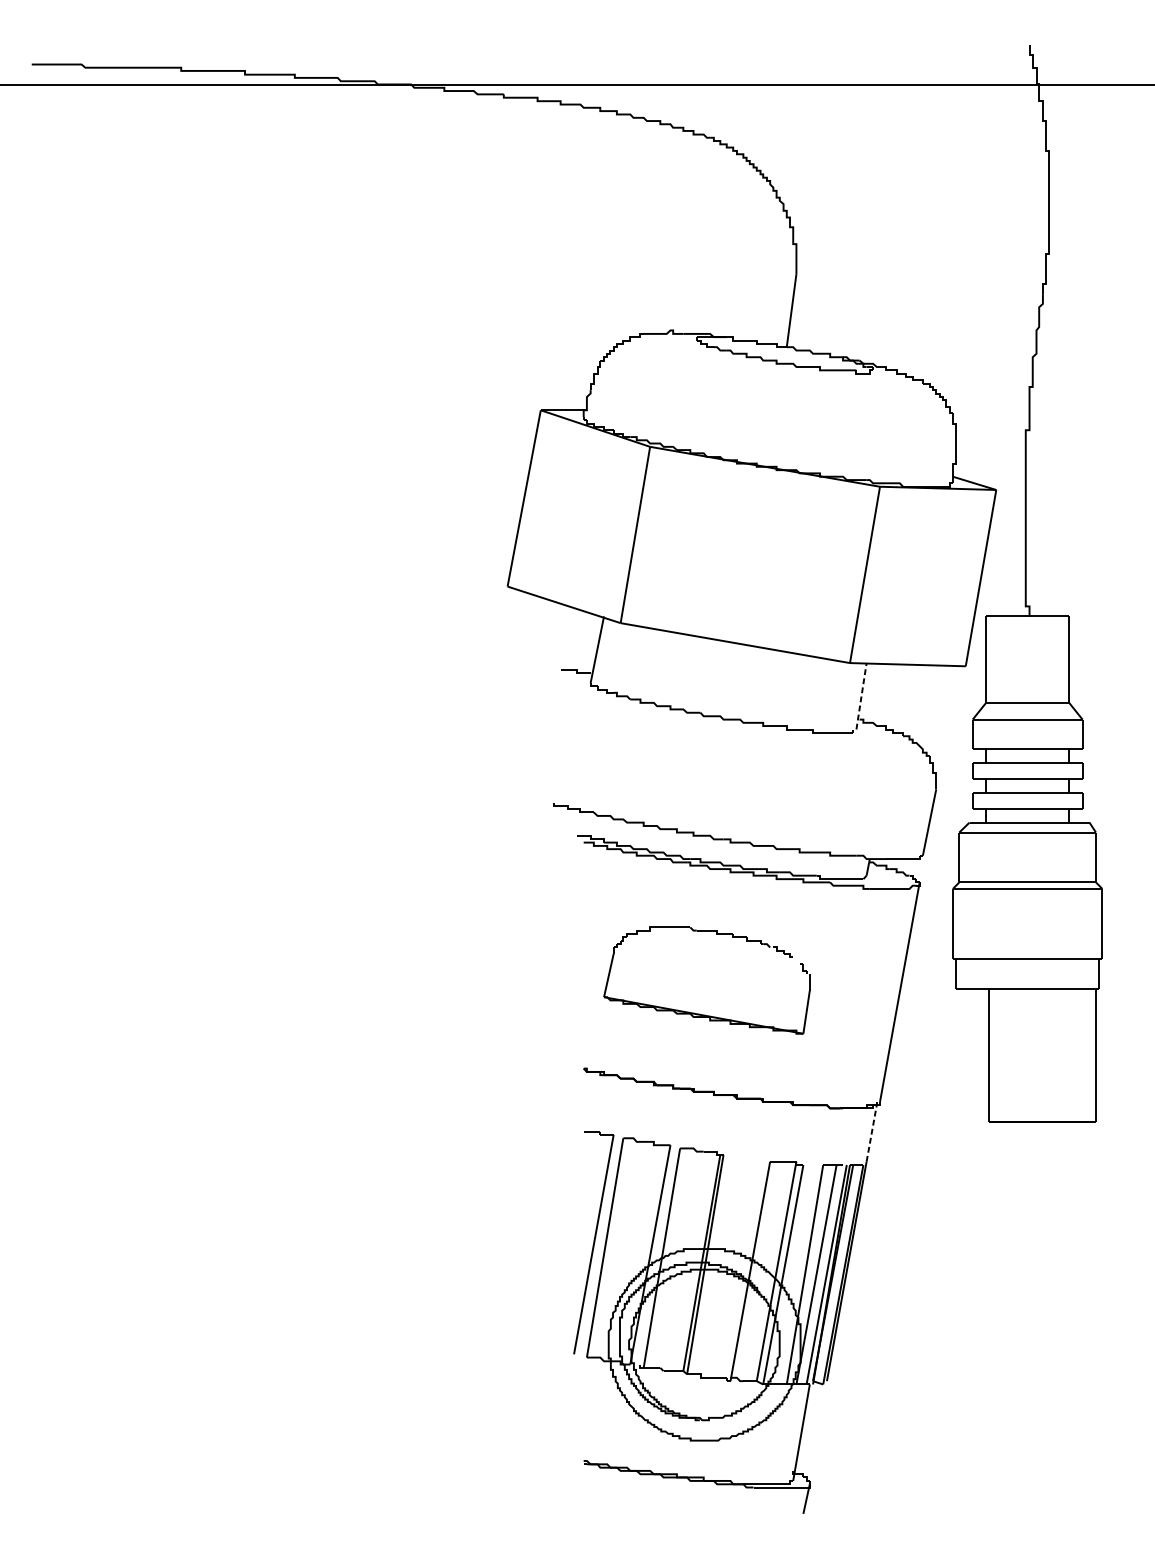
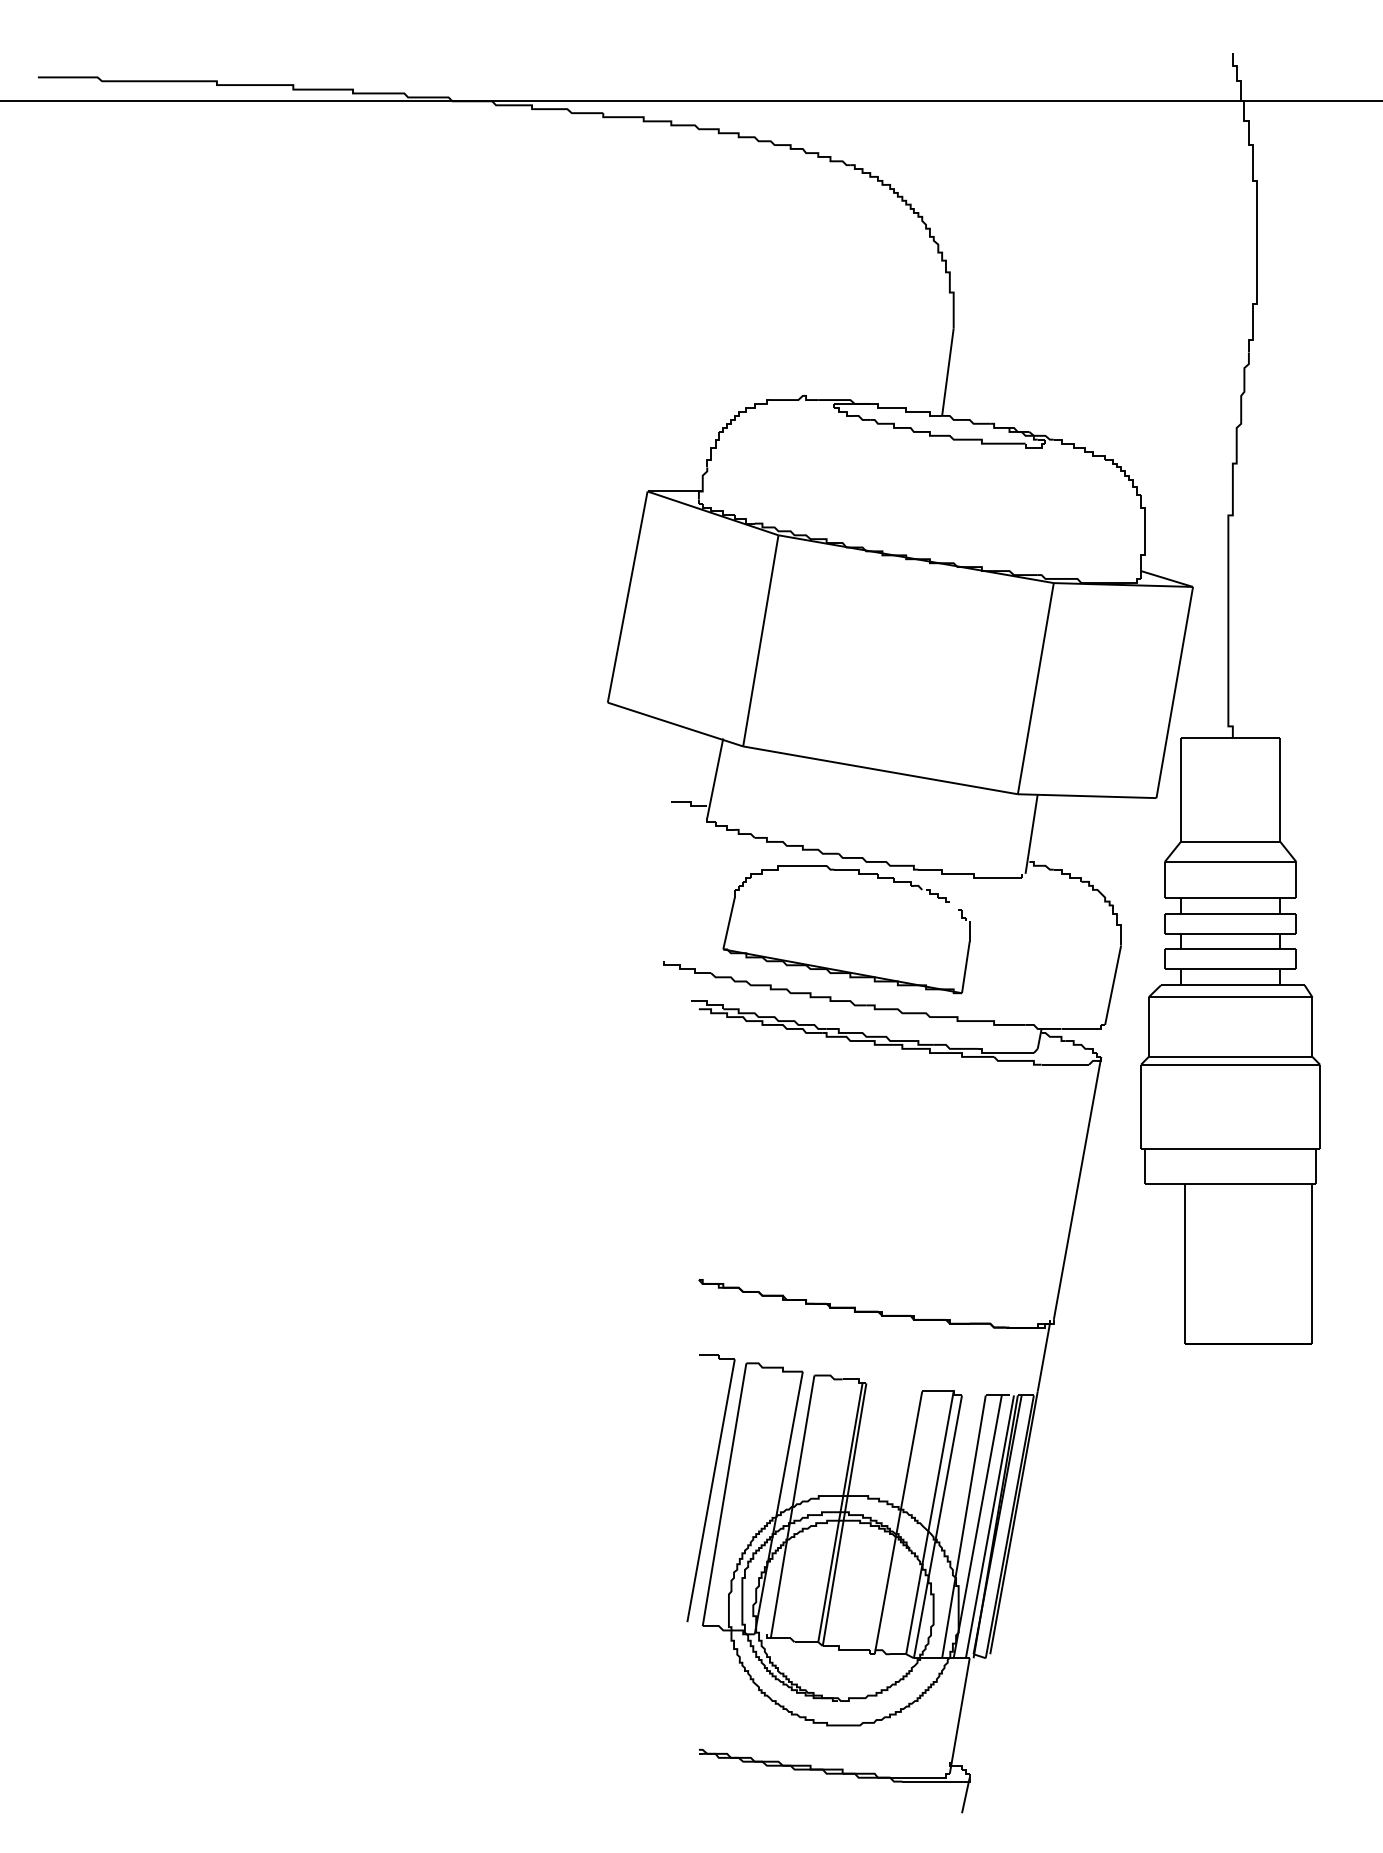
line: (861, 695) -> (1031, 833), dashed -> solid
part: (701, 1013) -> (839, 969), moved
line: (871, 1133) -> (1043, 1357), dashed -> solid

